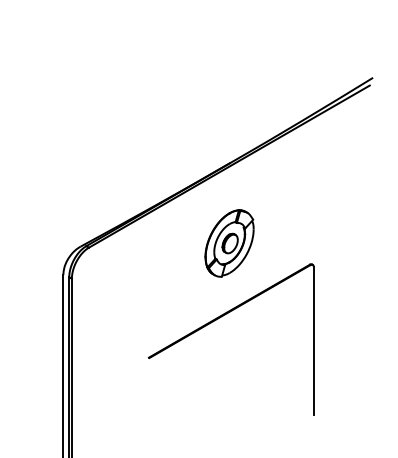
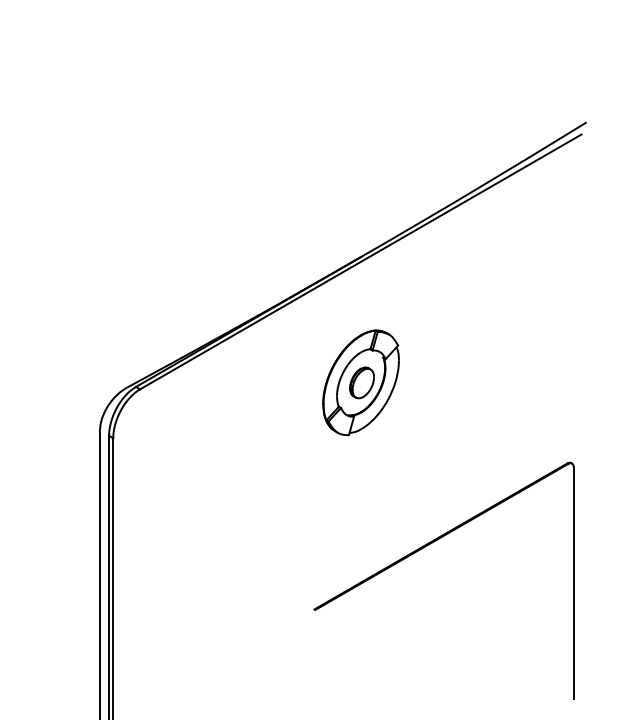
part: (220, 318) -> (426, 547), moved

